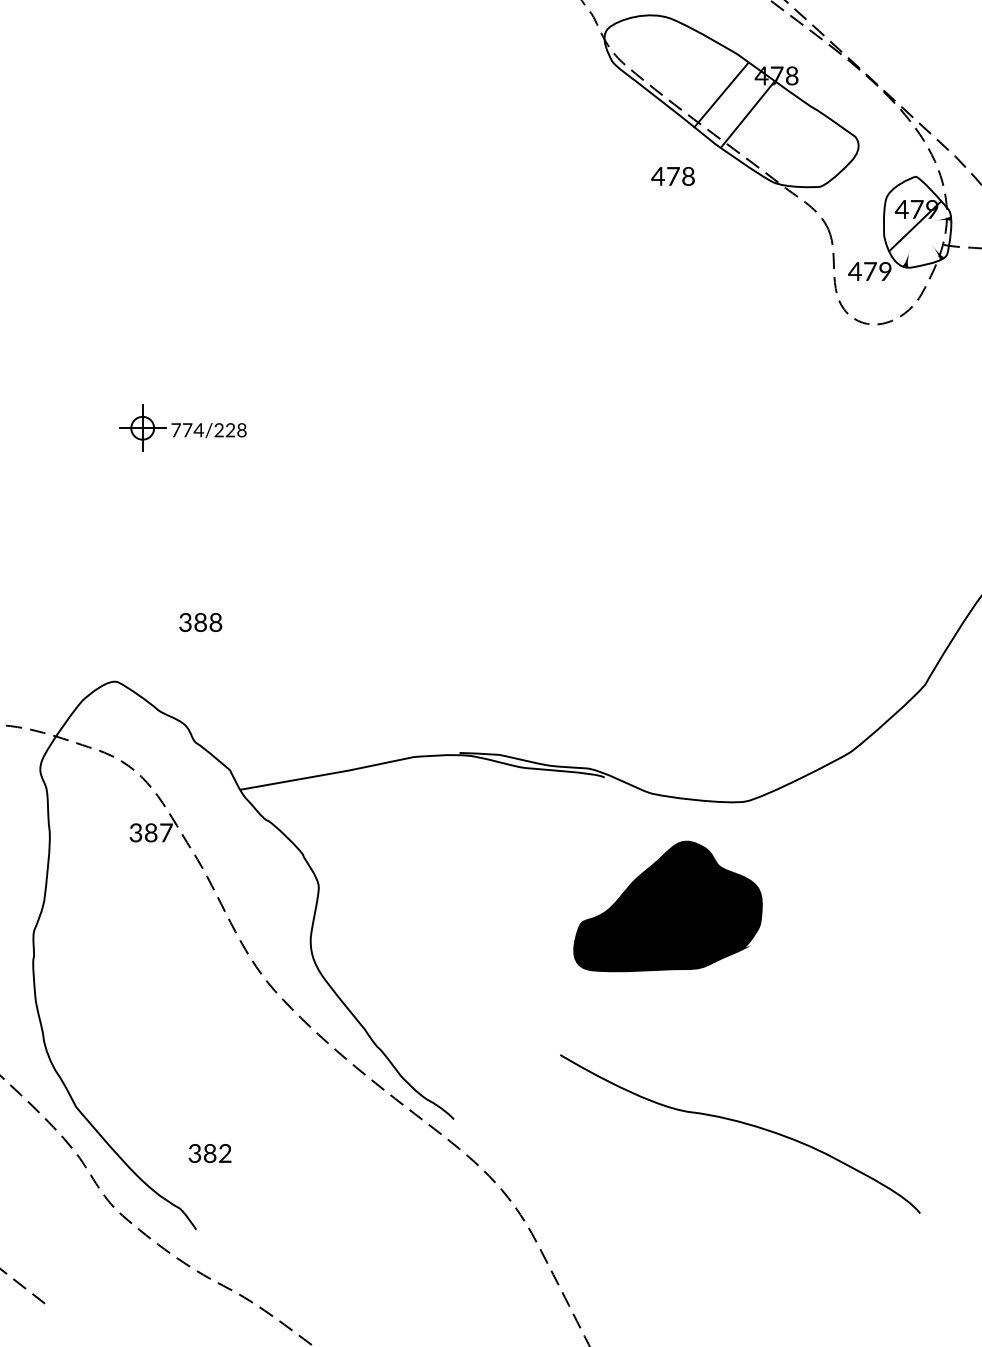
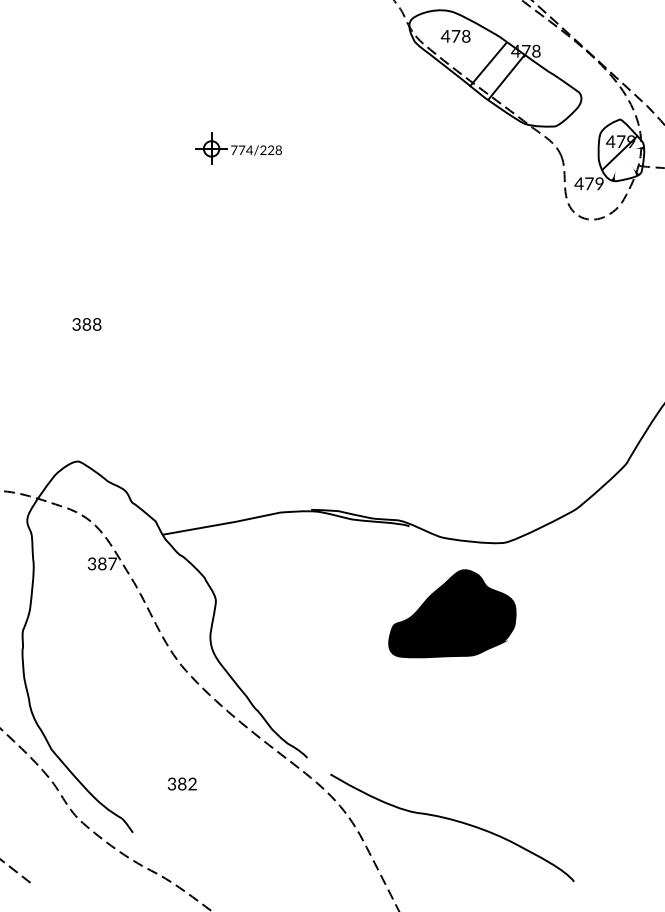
text: (672, 176) -> (455, 36), moved
part: (182, 427) -> (238, 148), moved
text: (200, 622) -> (86, 324), moved
curve: (743, 1124) -> (454, 821), moved
text: (208, 1152) -> (181, 783), moved

